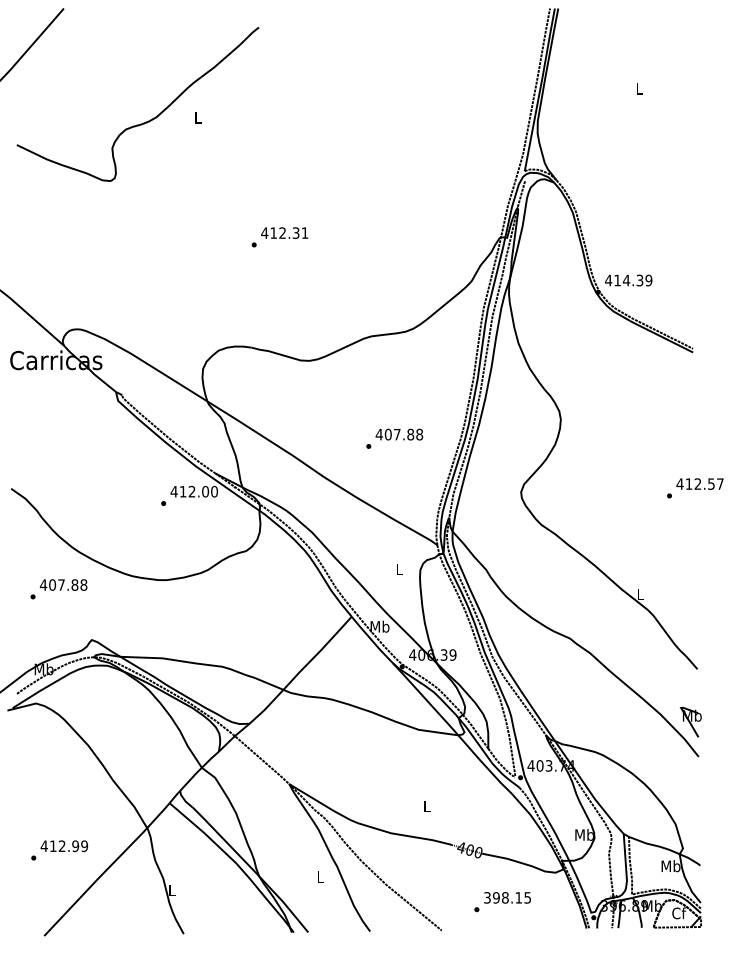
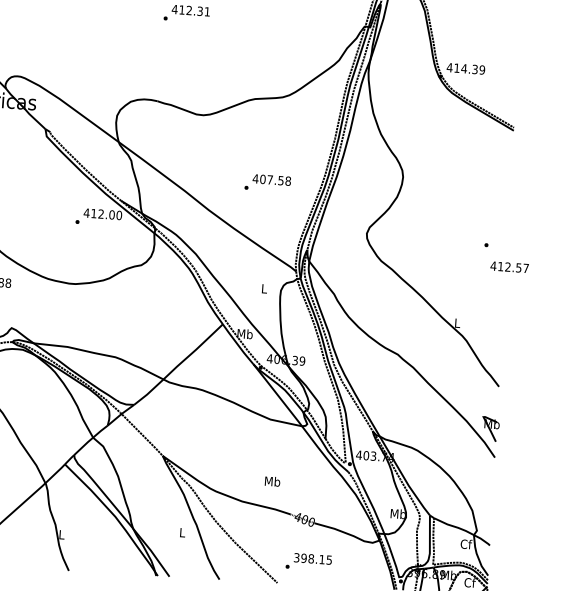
text: (410, 434) -> (280, 180), 407.88 -> 407.58
text: (699, 483) -> (509, 266), moved
text: (426, 806) -> (272, 481), L -> Mb
text: (670, 866) -> (465, 544), Mb -> Cf
text: (502, 902) -> (308, 562), moved

